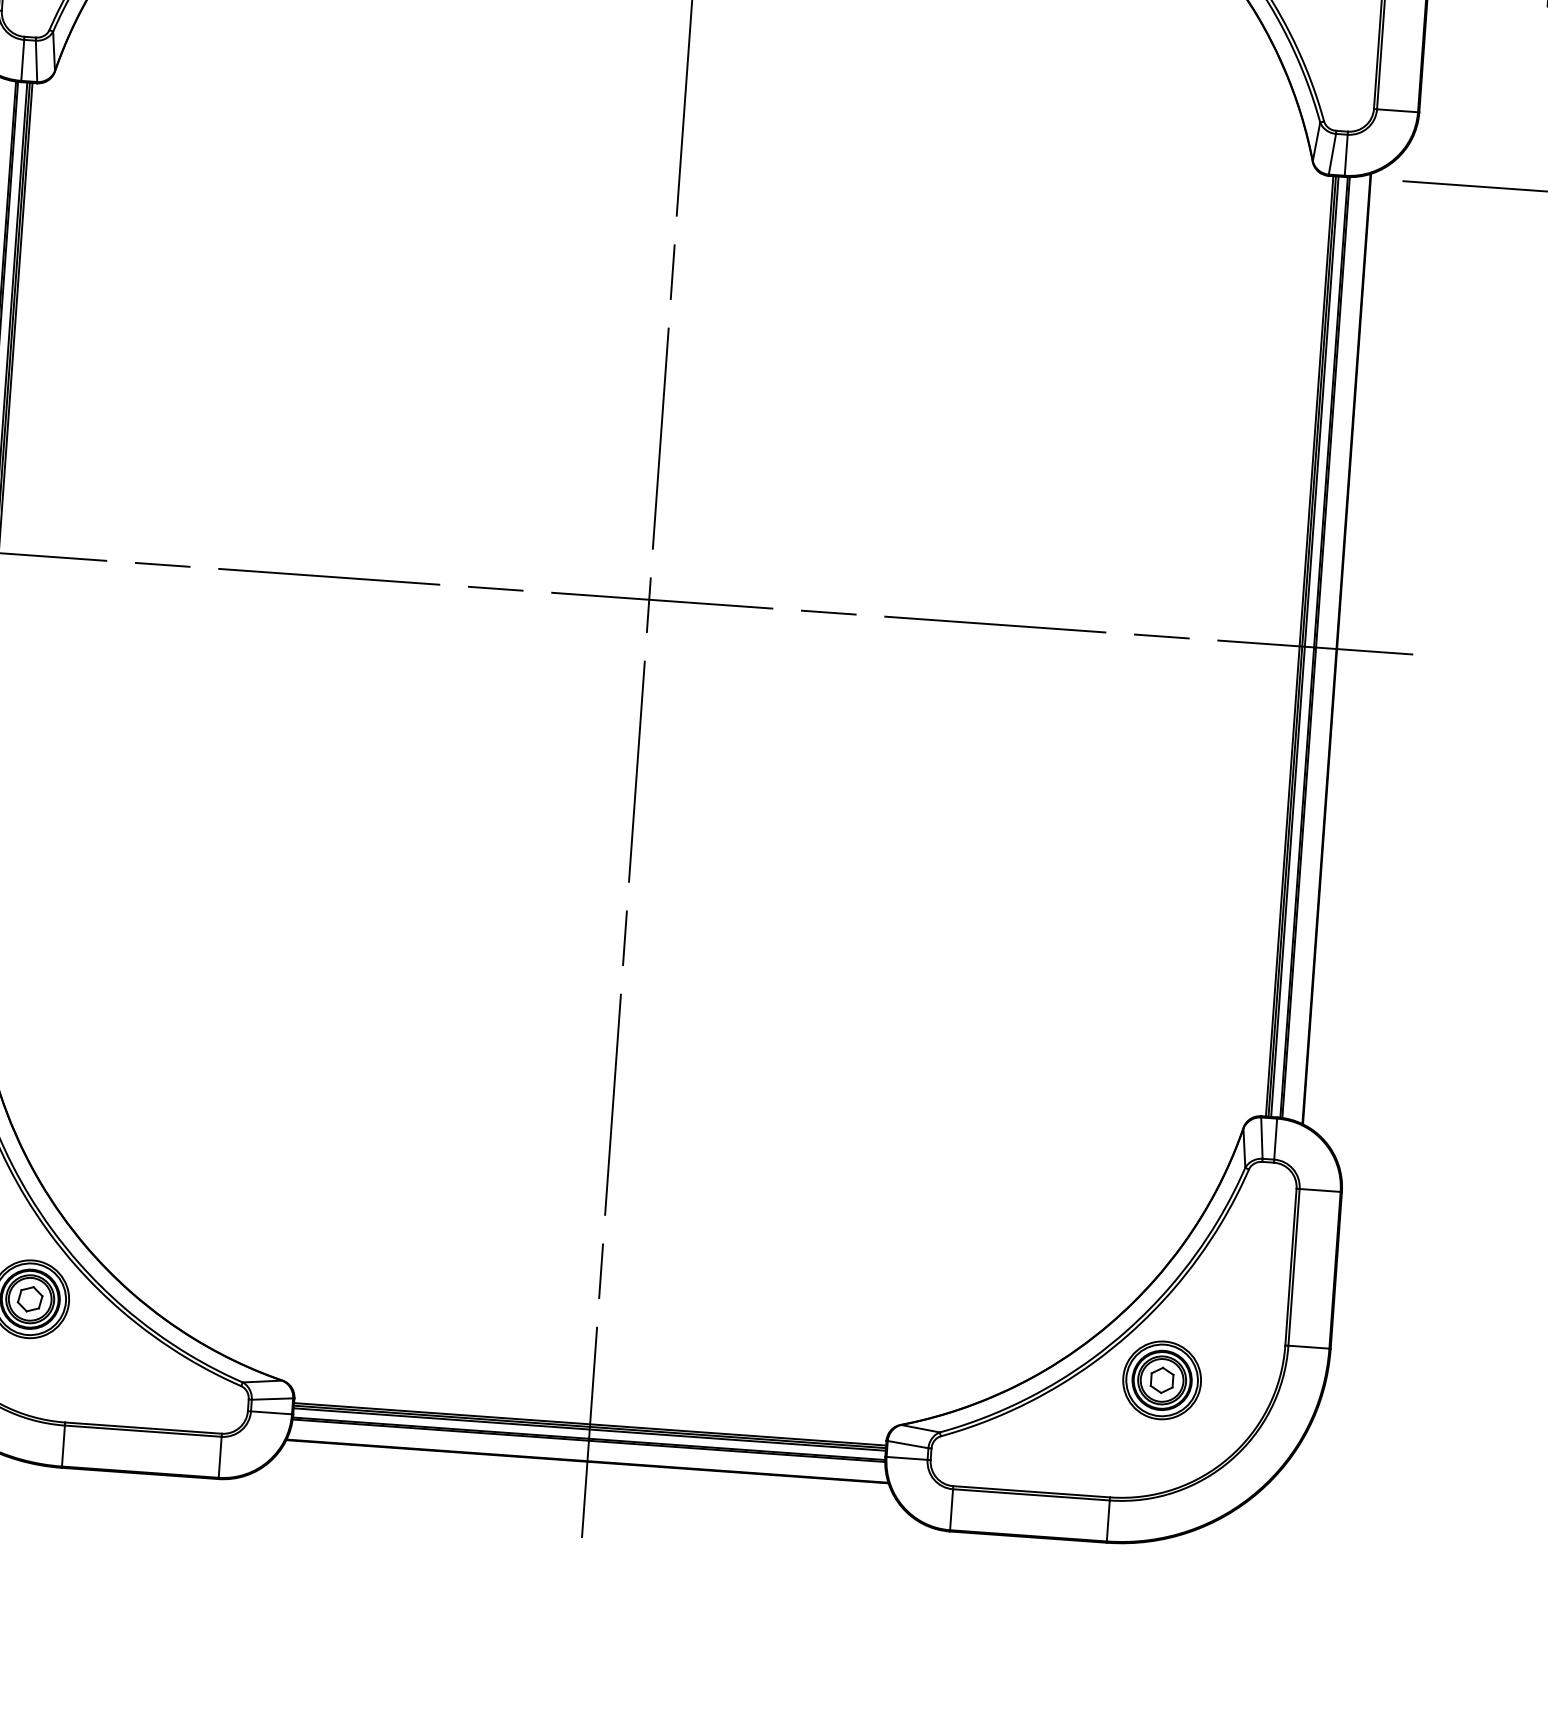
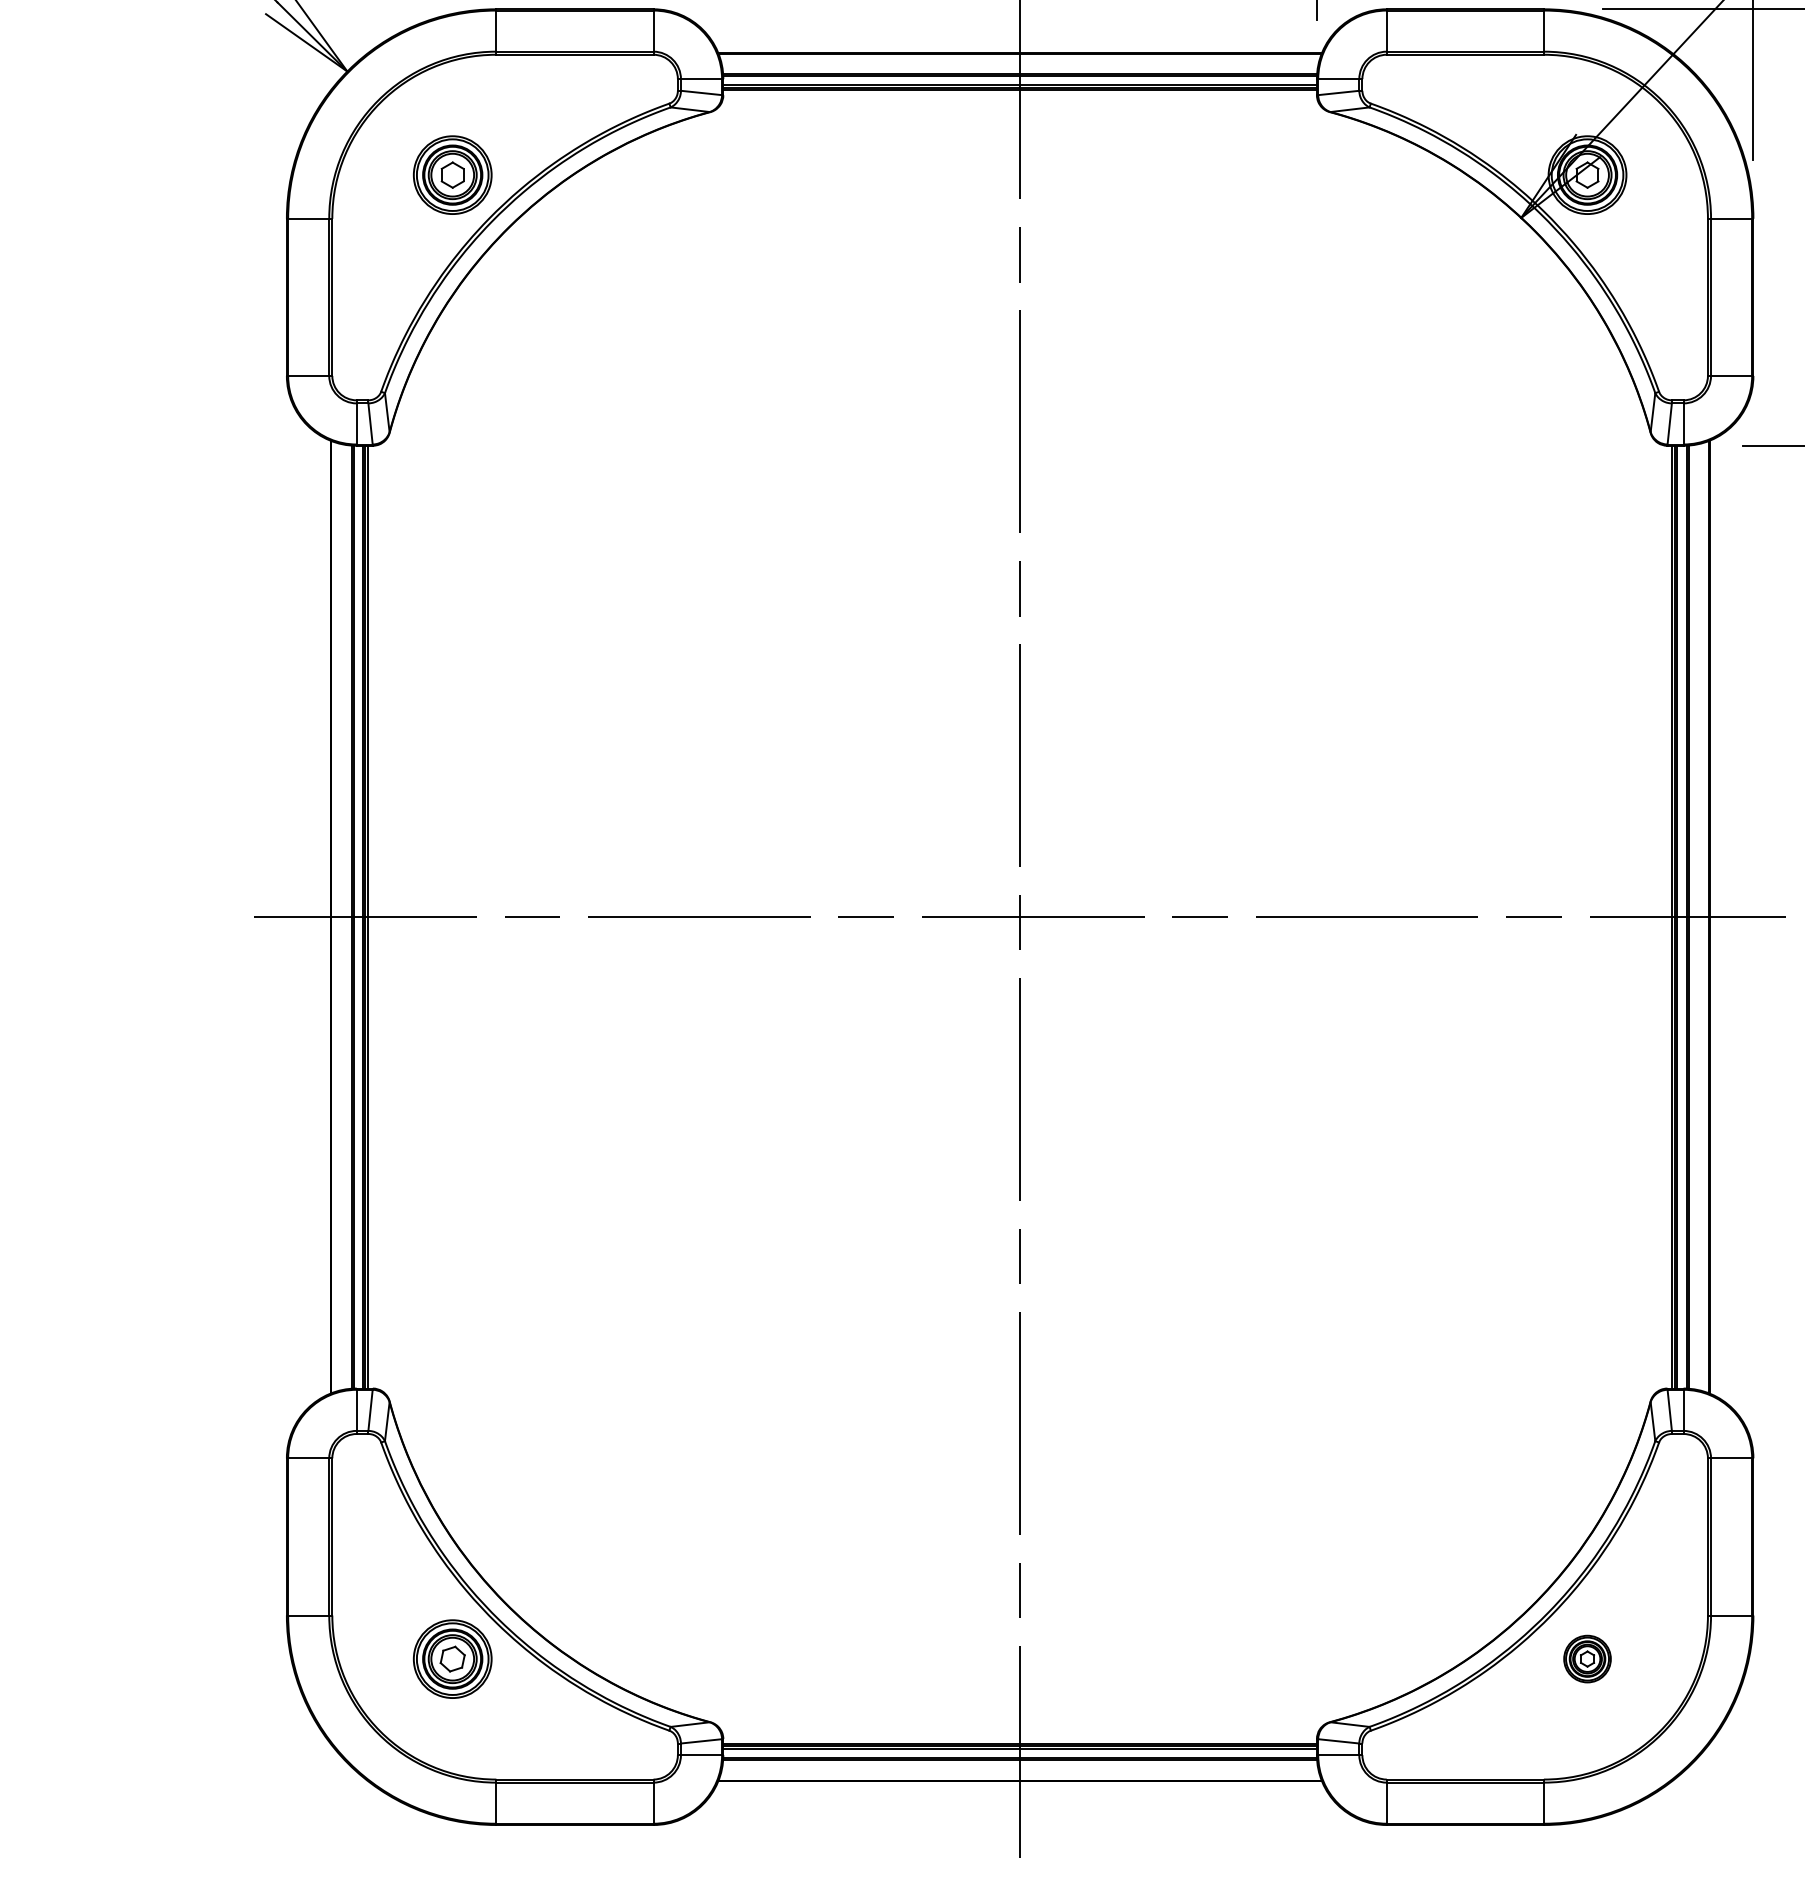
part: (1162, 1379) -> (1587, 1658), size x0.6

